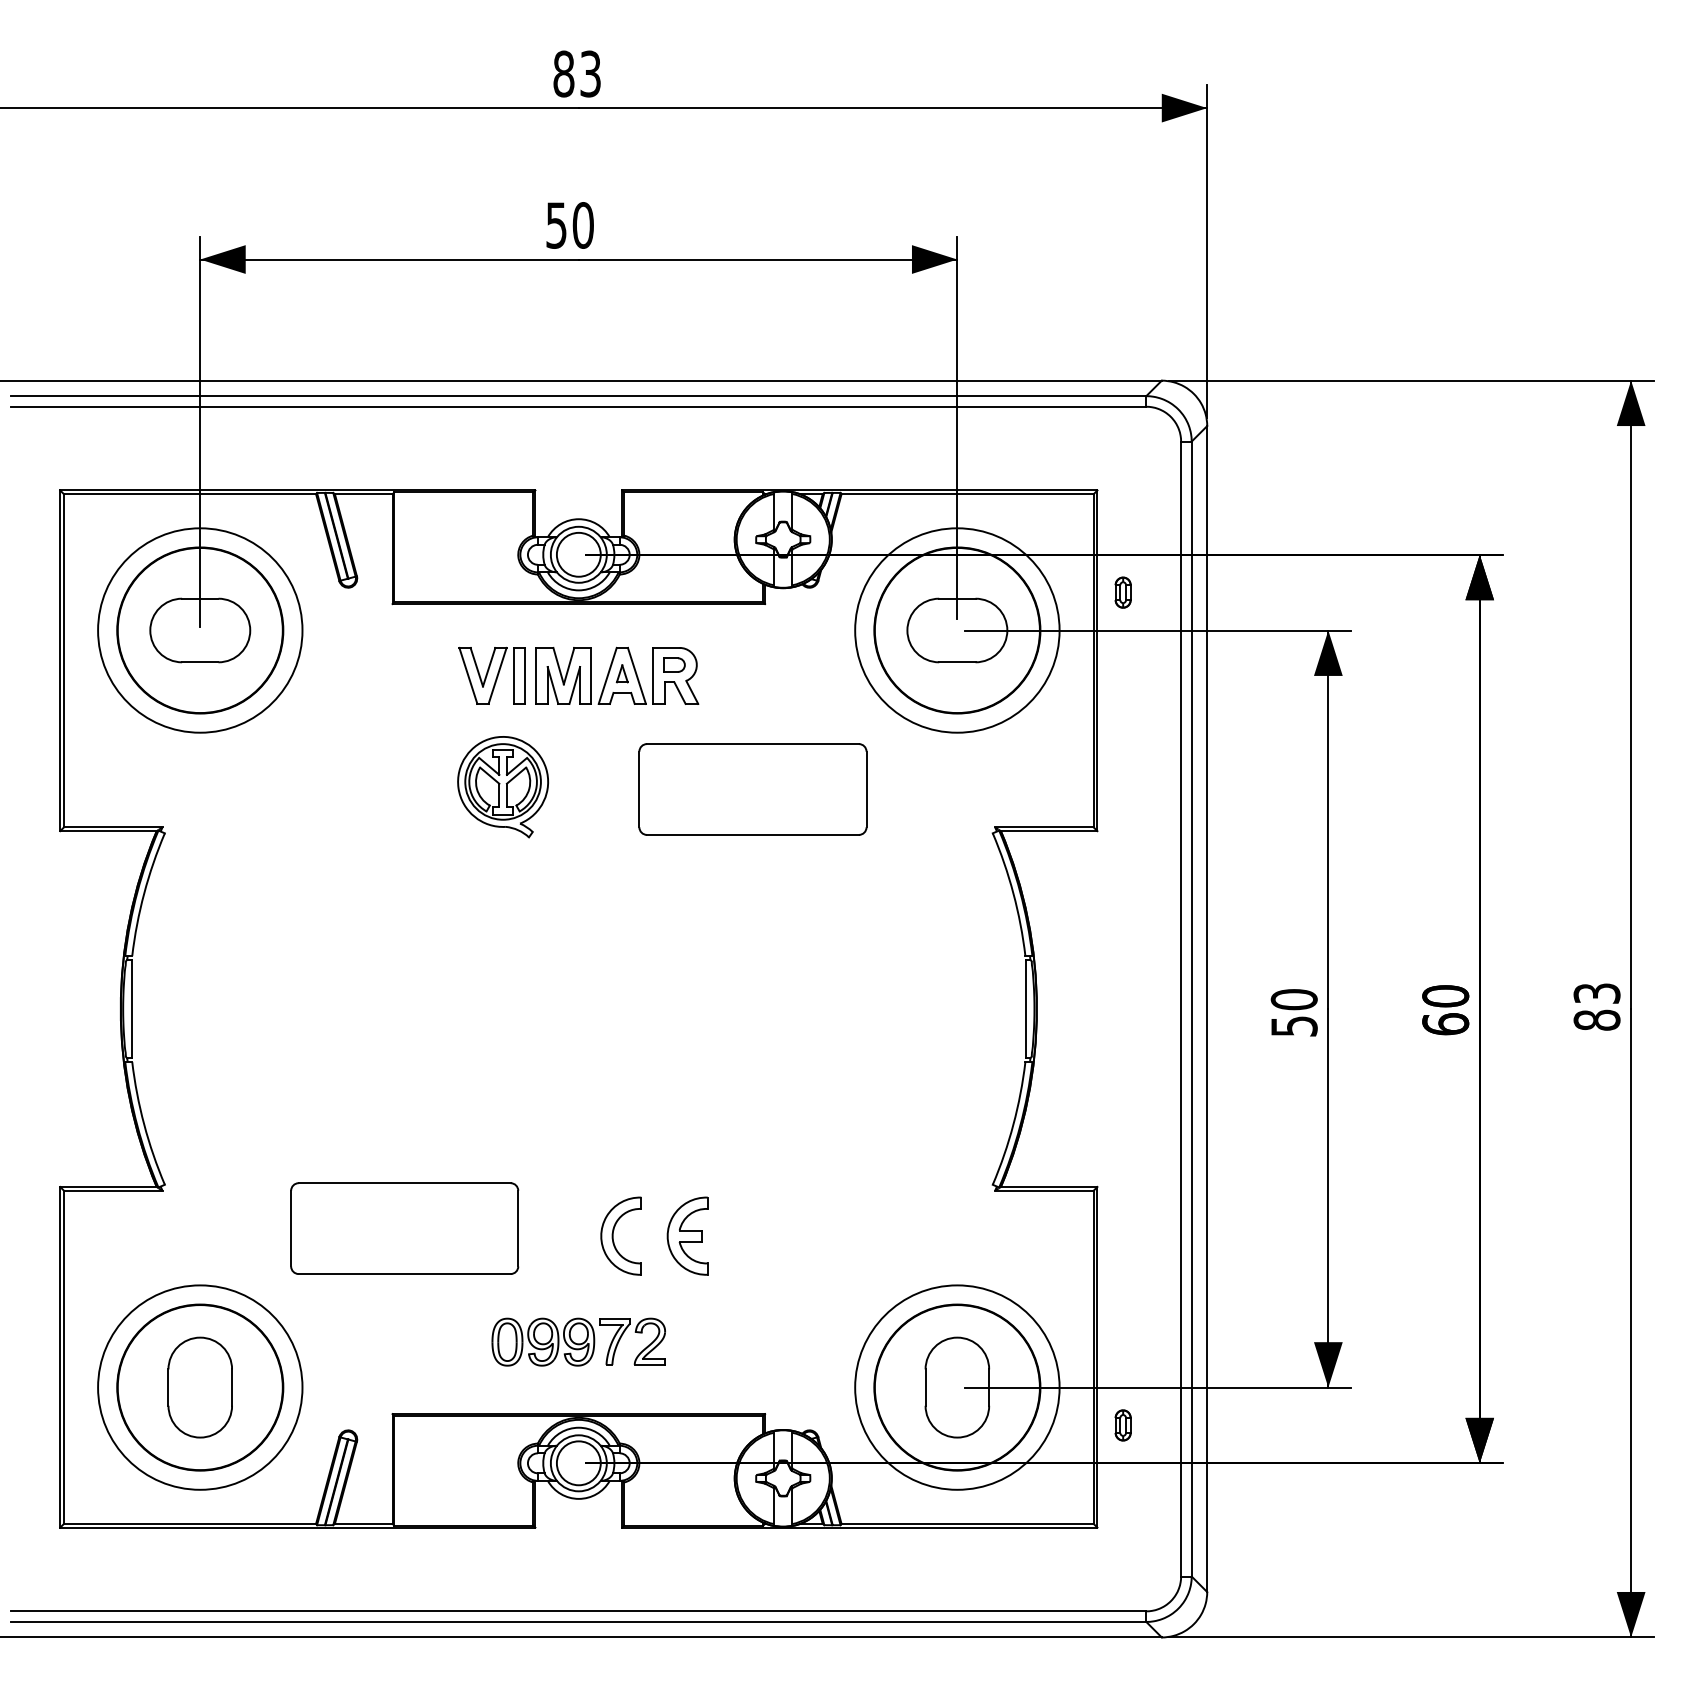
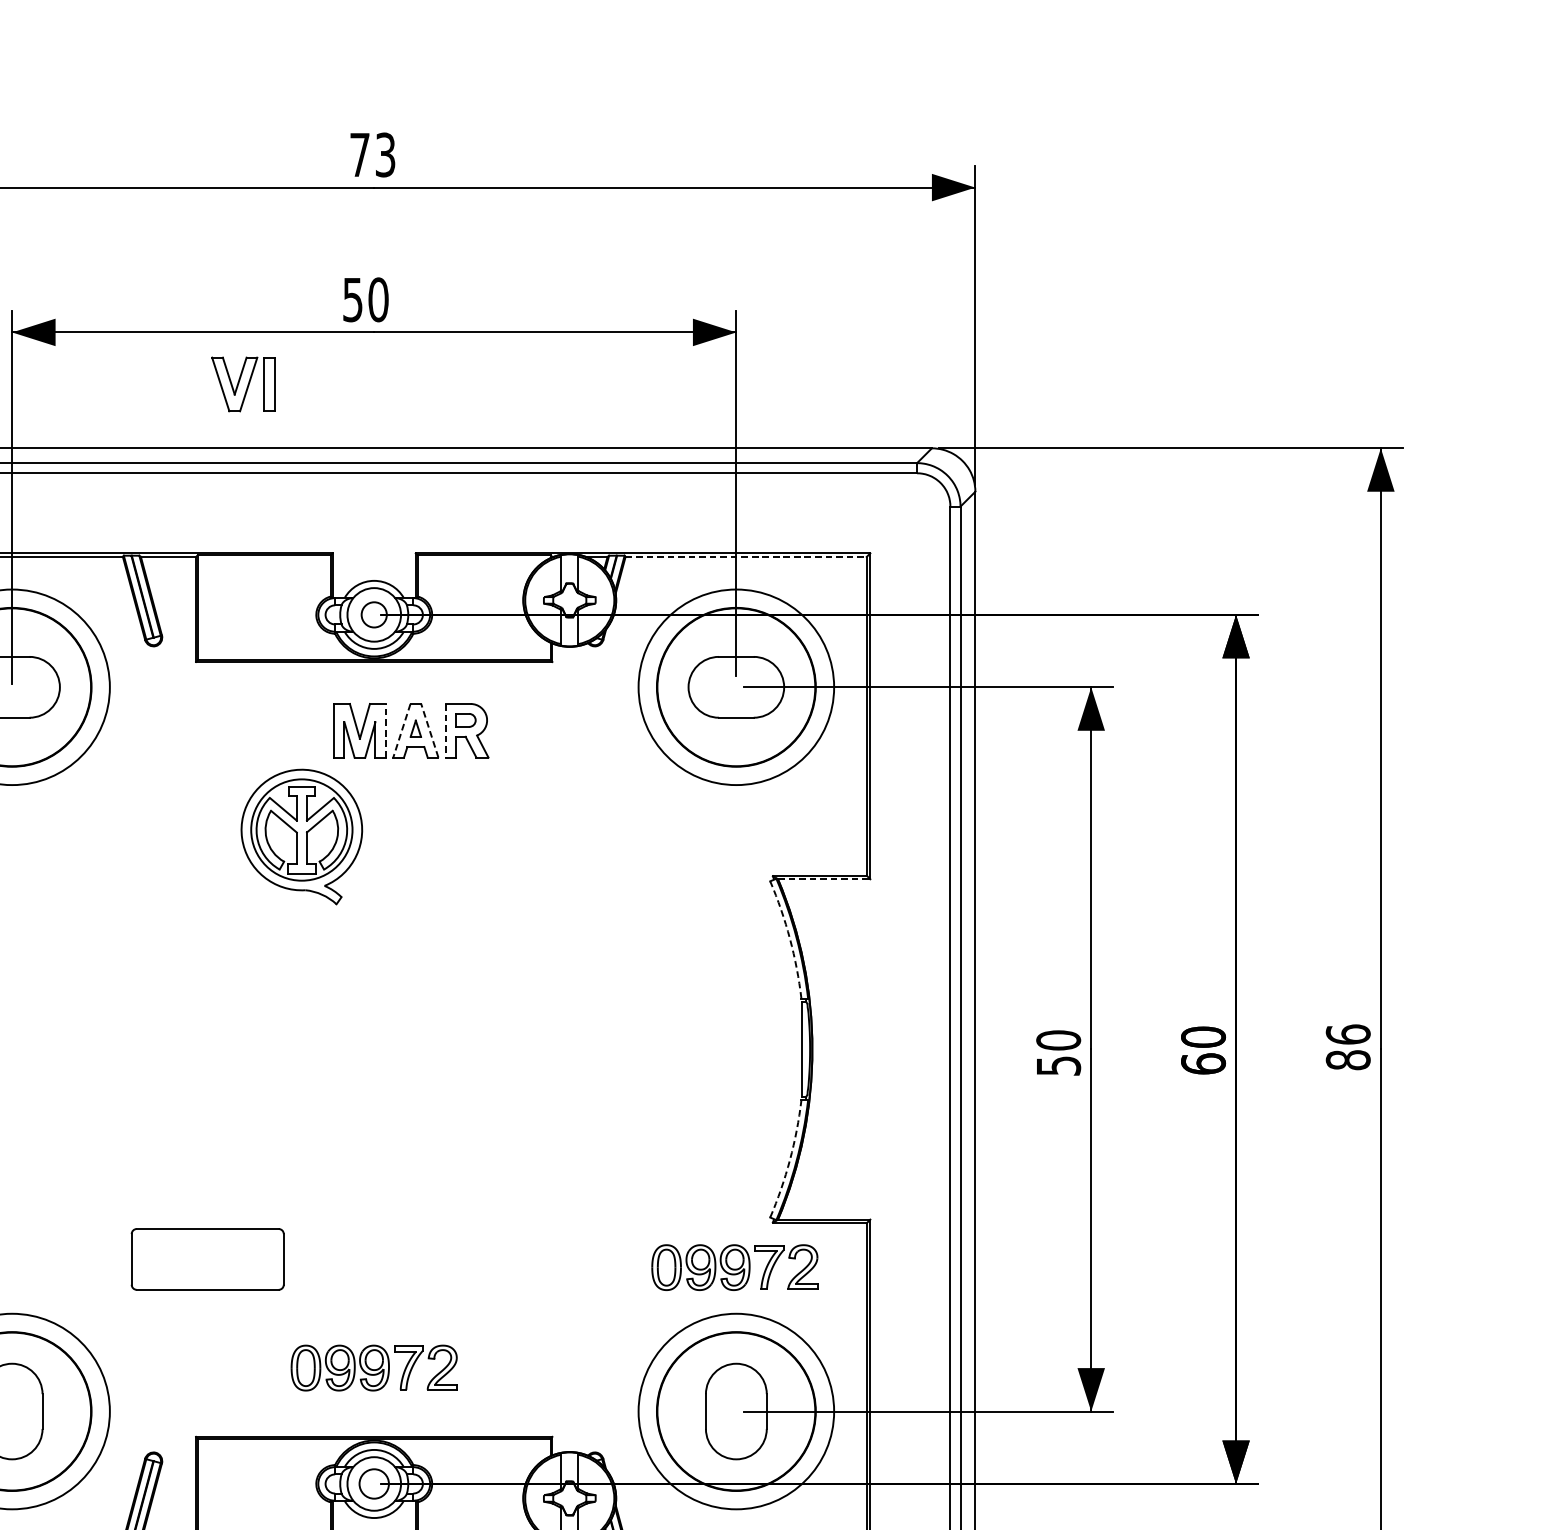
text: (563, 73) -> (359, 154), 83 -> 73
line: (968, 494) -> (747, 557), solid -> dashed
circle: (578, 554) -> (373, 614), size x0.6
part: (1122, 592) -> (894, 650), removed
part: (491, 675) -> (242, 384), moved
line: (591, 675) -> (386, 730), solid -> dashed
line: (636, 675) -> (429, 730), solid -> dashed
line: (607, 676) -> (401, 731), solid -> dashed
line: (653, 676) -> (445, 731), solid -> dashed
part: (502, 787) -> (301, 837), size x1.4
part: (752, 789) -> (540, 839), removed
line: (1049, 831) -> (824, 879), solid -> dashed
arc: (1013, 893) -> (790, 938), solid -> dashed
text: (1596, 992) -> (1347, 1033), 83 -> 86
arc: (1013, 1124) -> (790, 1159), solid -> dashed
part: (404, 1228) -> (207, 1259), size x0.7
part: (613, 1235) -> (407, 1266), removed
part: (687, 1235) -> (478, 1266), removed
part: (955, 1236) -> (734, 1267), added
part: (1122, 1425) -> (894, 1447), removed
circle: (578, 1463) -> (373, 1484), size x0.7

